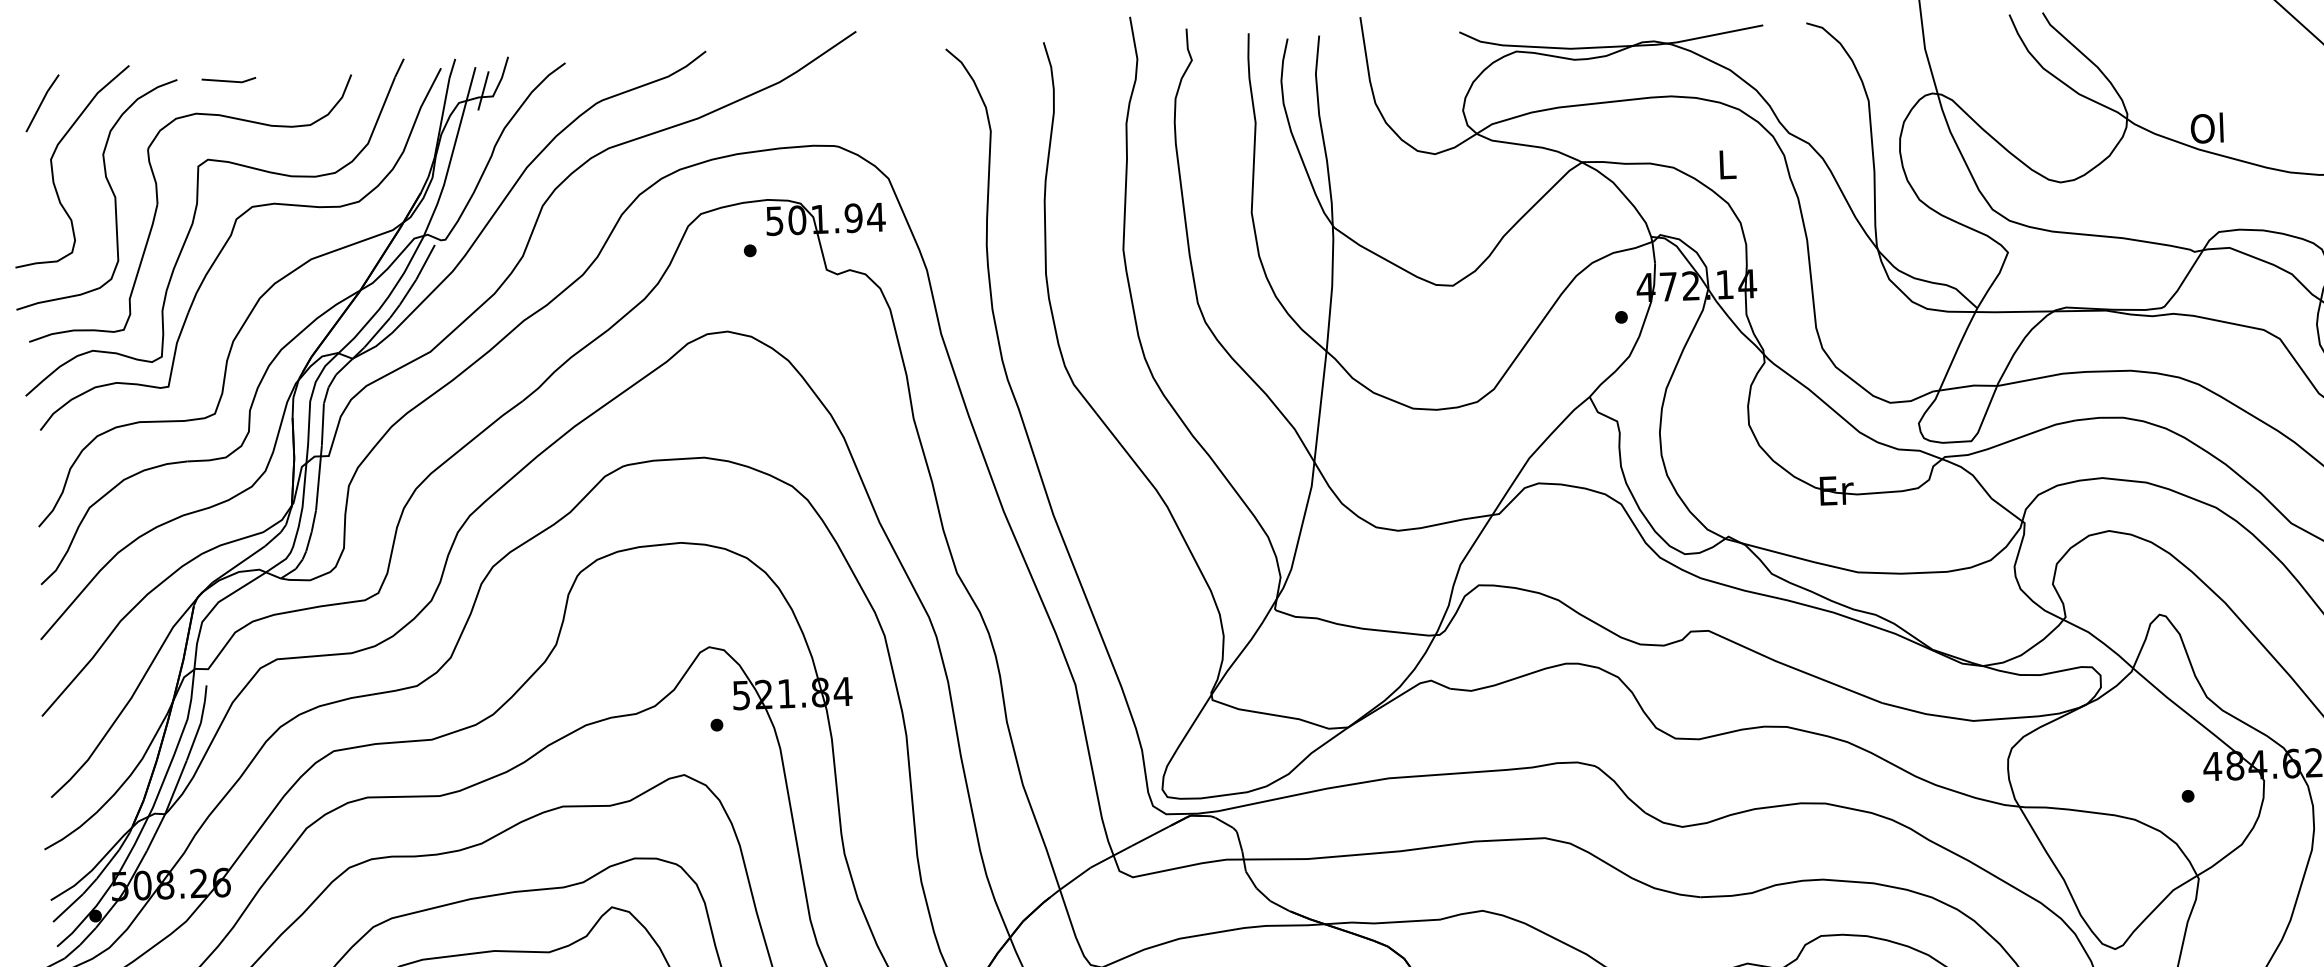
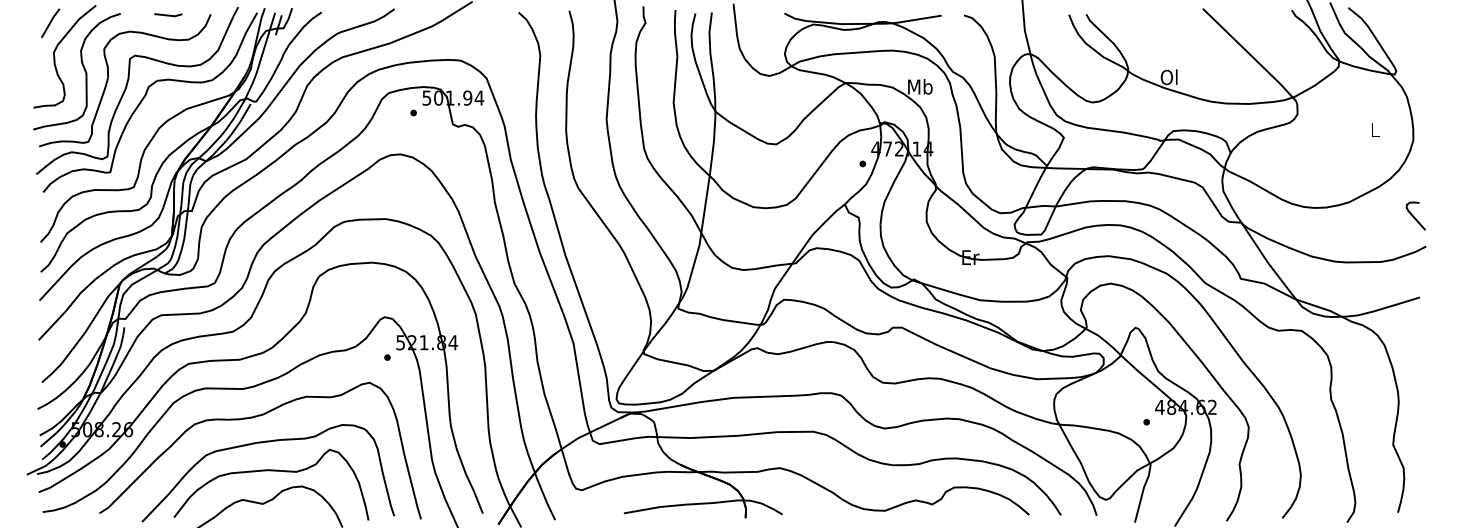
line: (229, 81) -> (168, 15), moved
text: (1727, 163) -> (920, 86), L -> Mb

